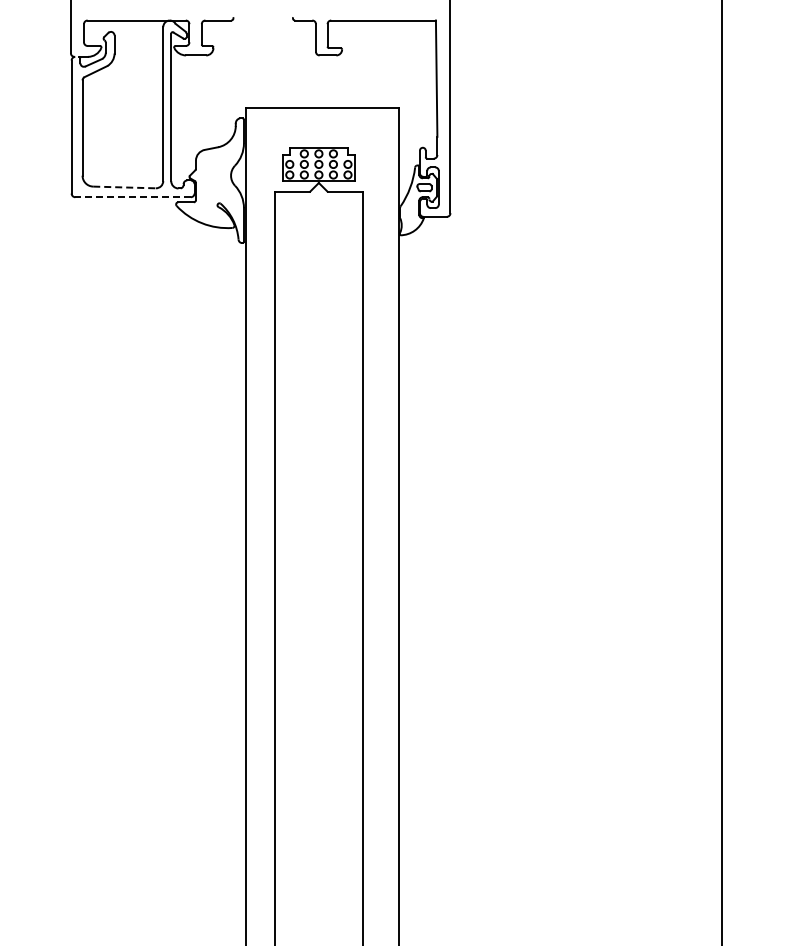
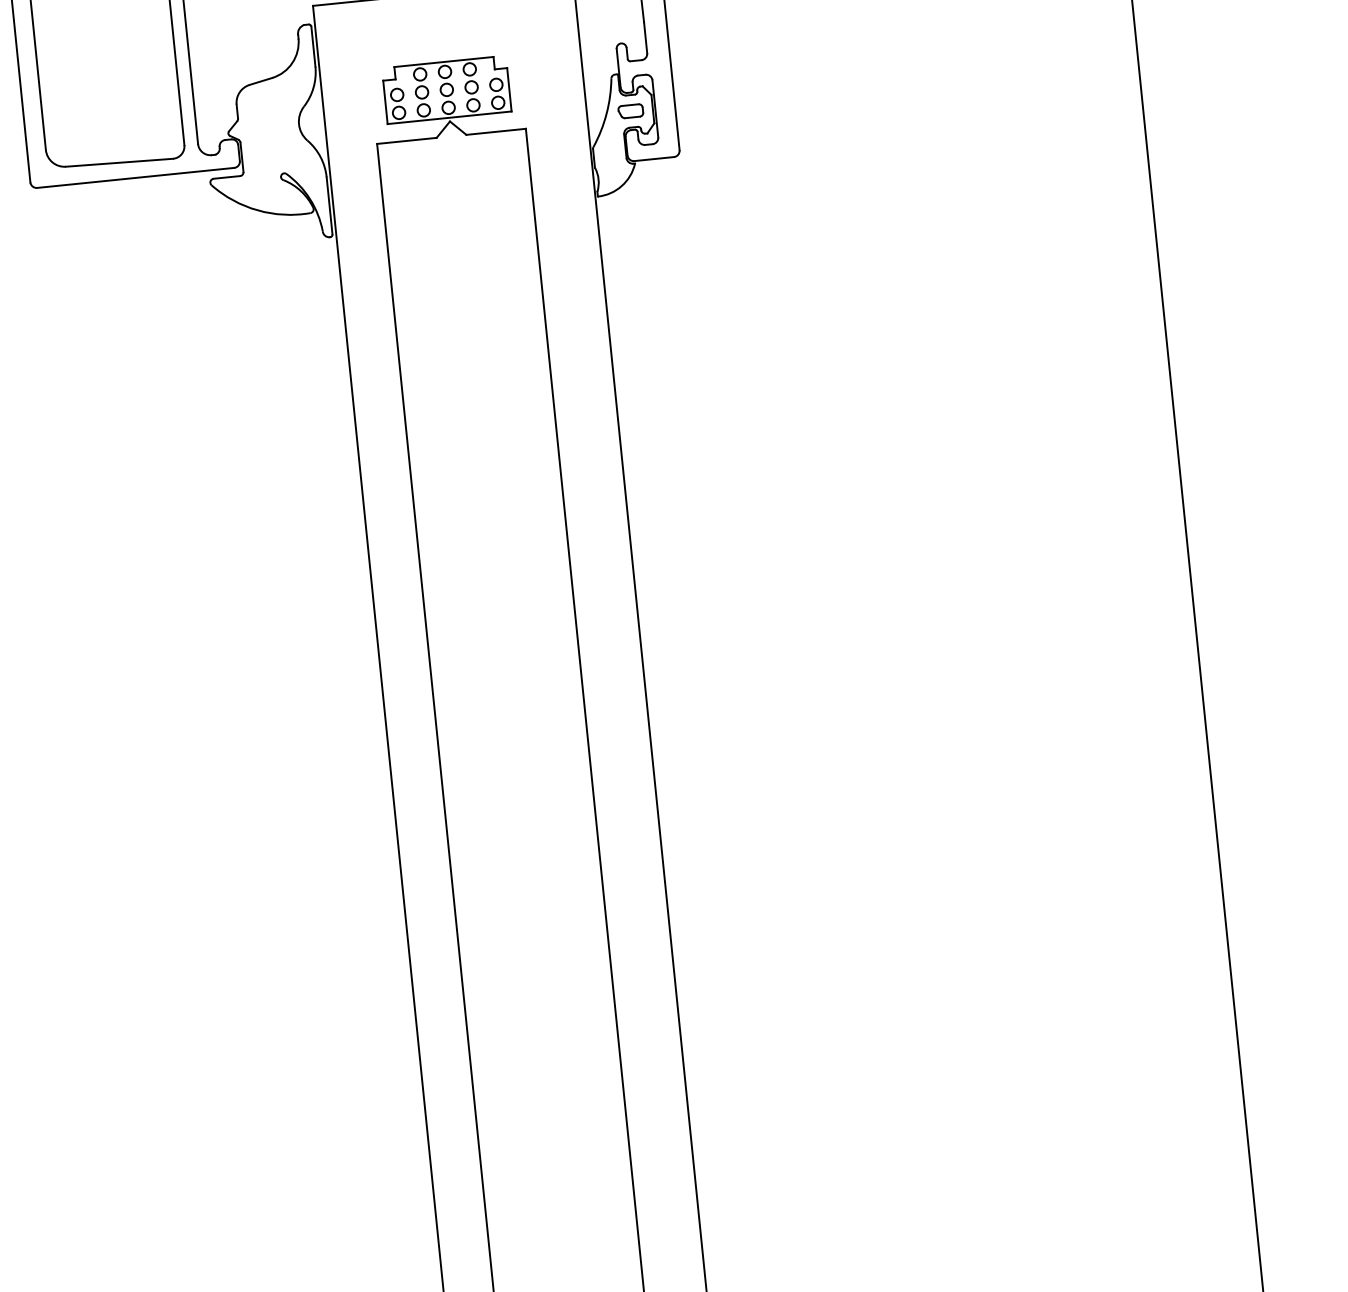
line: (125, 187) -> (121, 162), dashed -> solid
line: (133, 197) -> (136, 178), dashed -> solid

